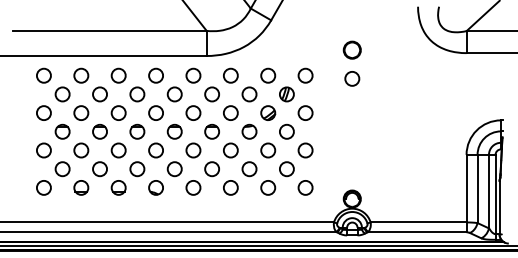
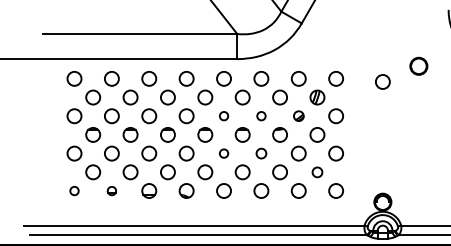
part: (351, 49) -> (418, 65), moved
circle: (193, 112) -> (224, 115), size x0.6
circle: (230, 112) -> (261, 115), size x0.6
part: (268, 112) -> (299, 115), size x0.7
circle: (193, 150) -> (224, 153), size x0.6
circle: (230, 150) -> (261, 153), size x0.7
circle: (286, 169) -> (317, 172), size x0.7
circle: (43, 187) -> (74, 190), size x0.6
part: (81, 187) -> (112, 190), size x0.6

